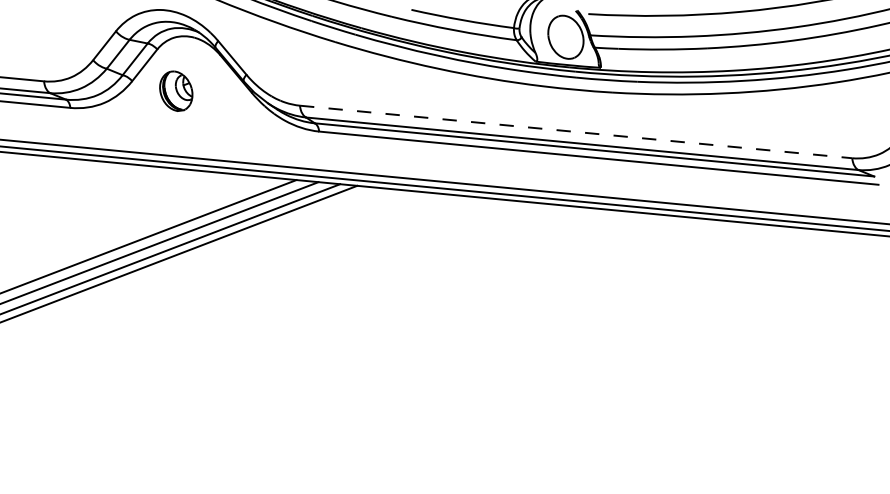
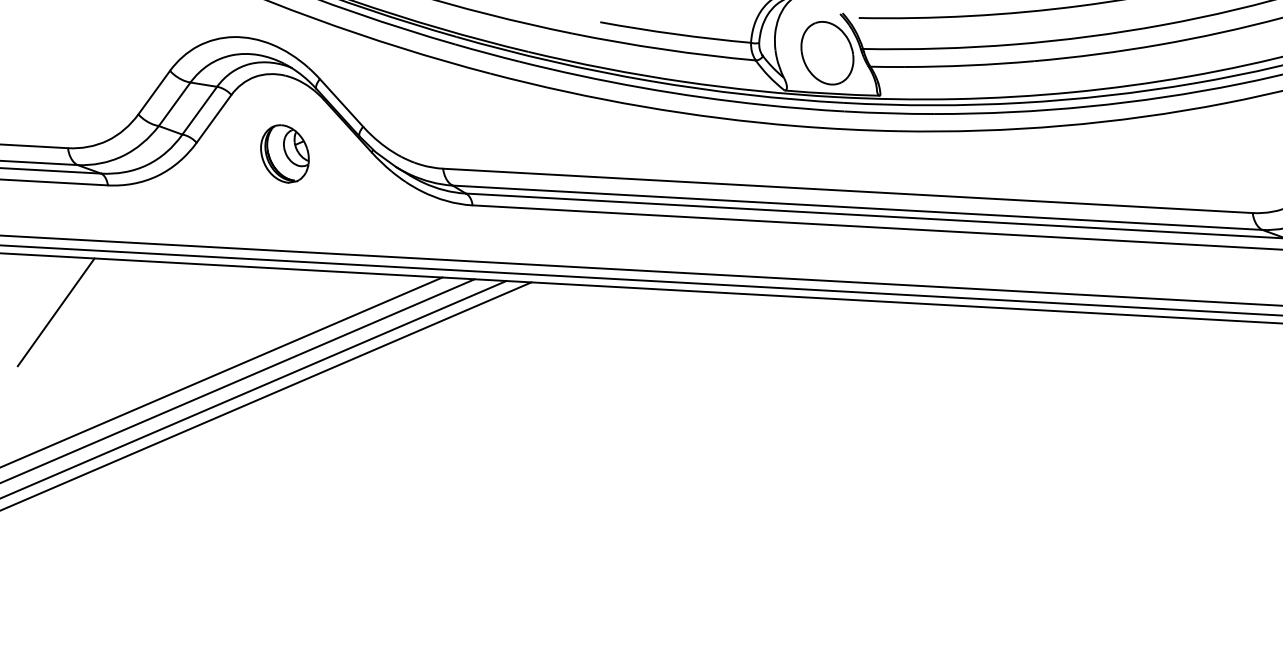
part: (176, 90) -> (285, 152), moved
line: (576, 132) -> (848, 191), dashed -> solid
line: (31, 193) -> (56, 312), added

